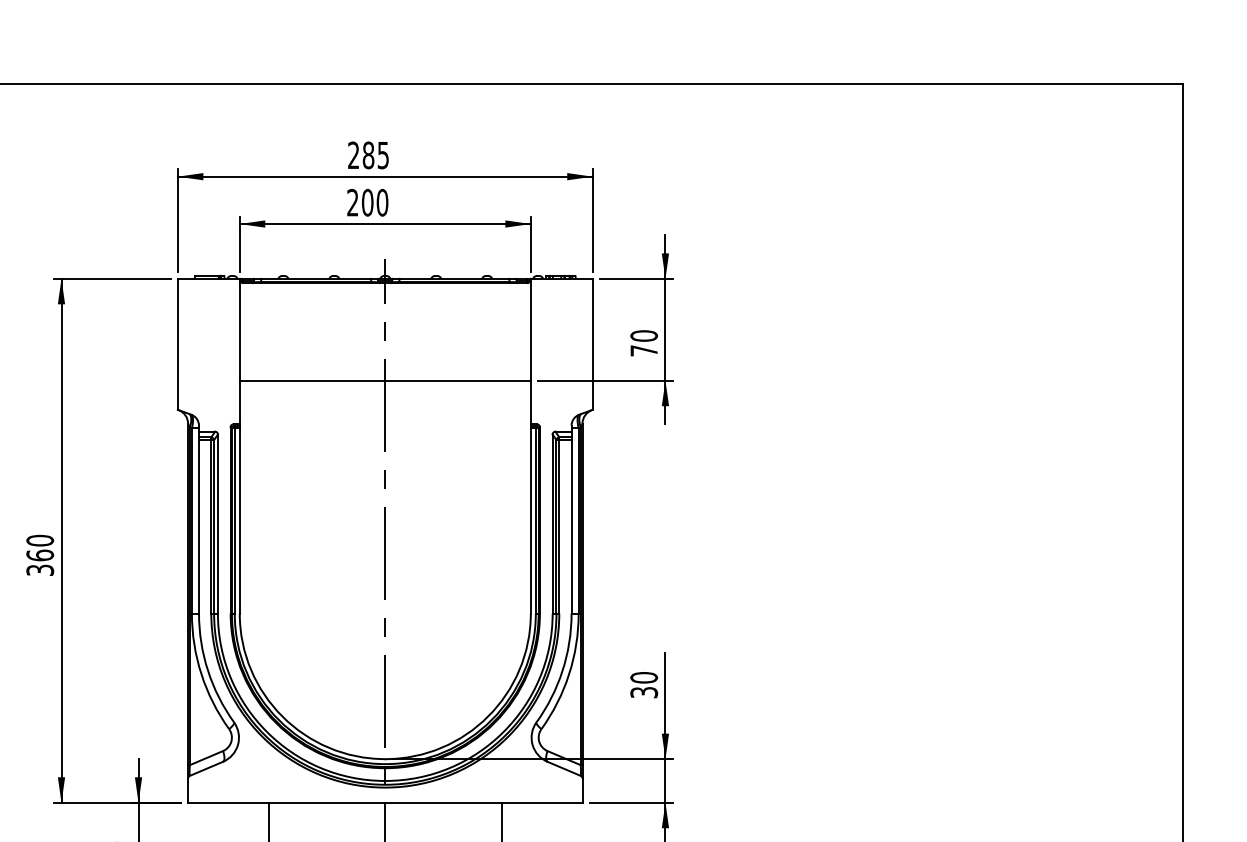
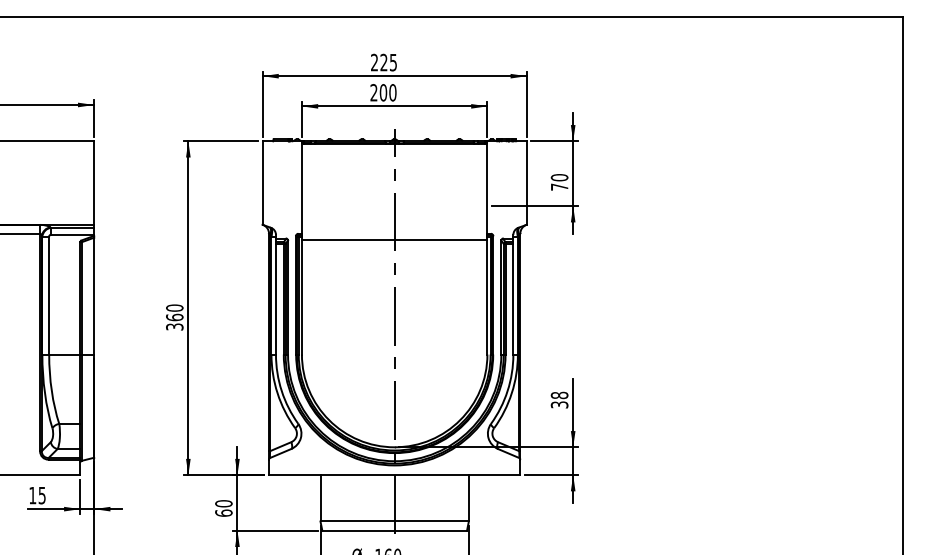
text: (367, 155) -> (383, 62), 285 -> 225
line: (385, 381) -> (394, 240), moved
text: (643, 677) -> (559, 395), 30 -> 38

